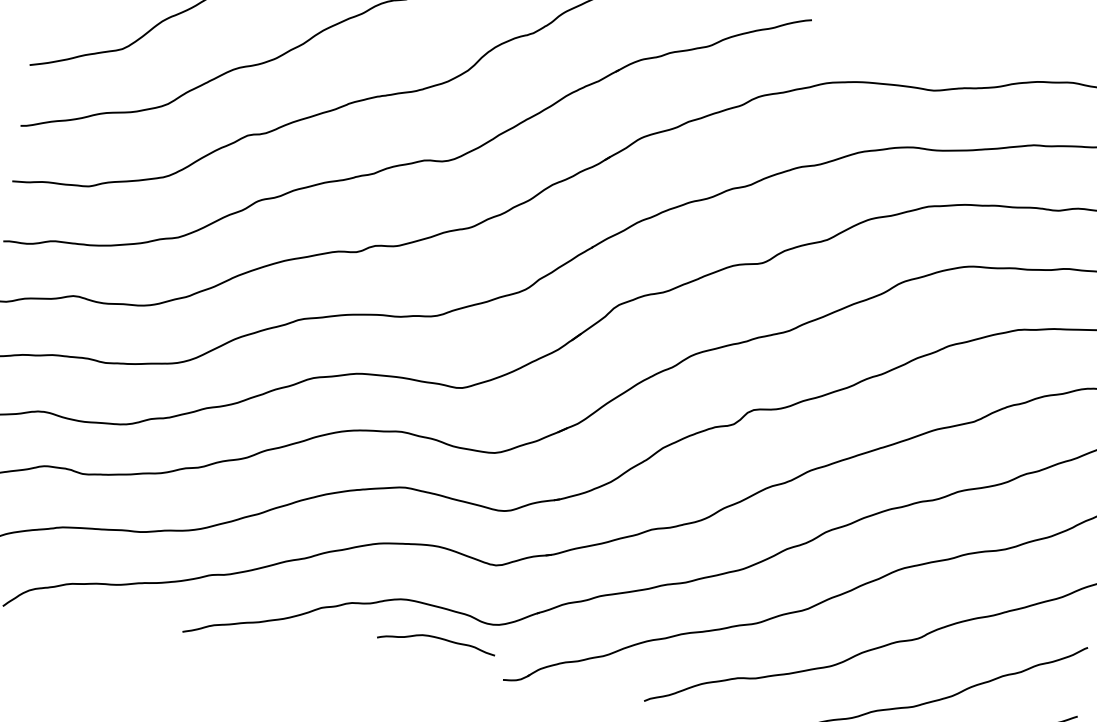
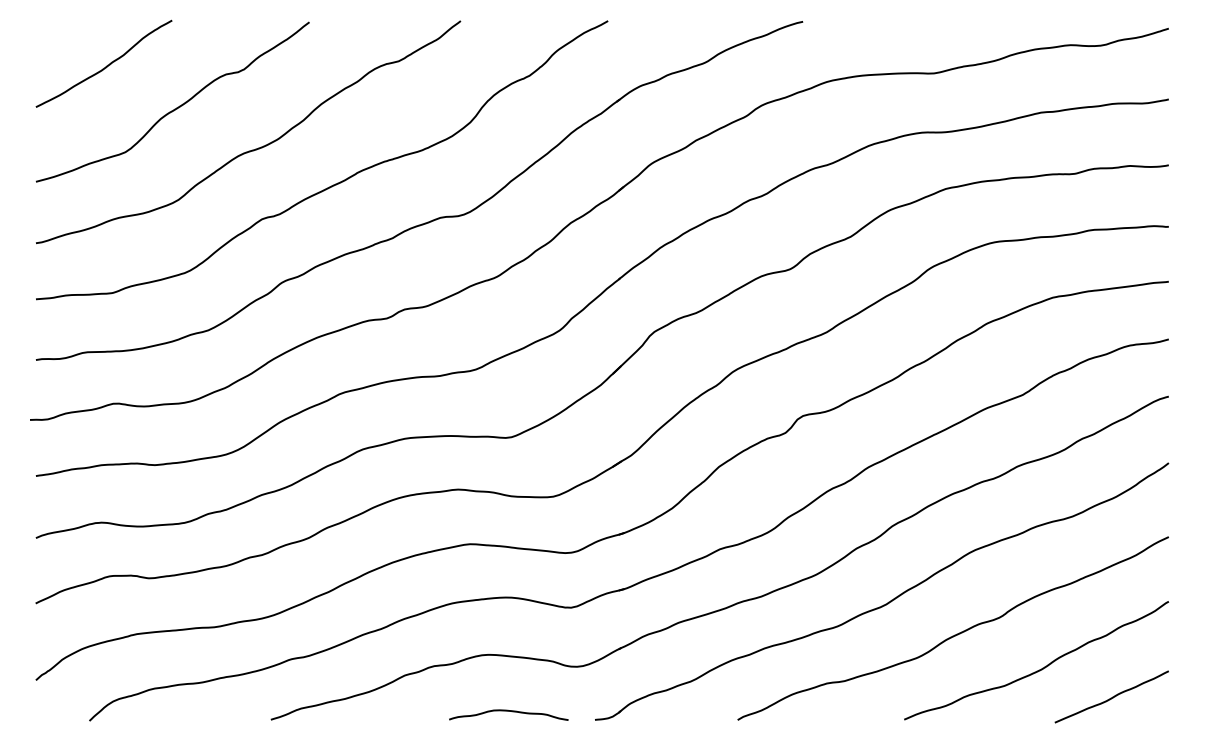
curve: (436, 638) -> (508, 711), moved

